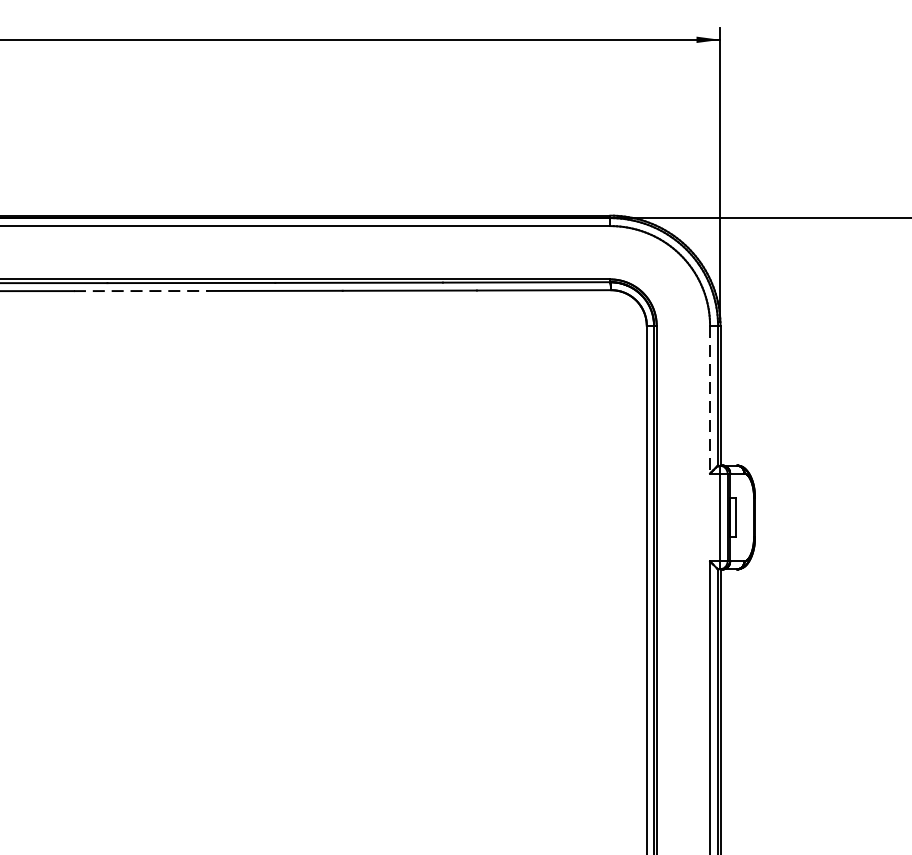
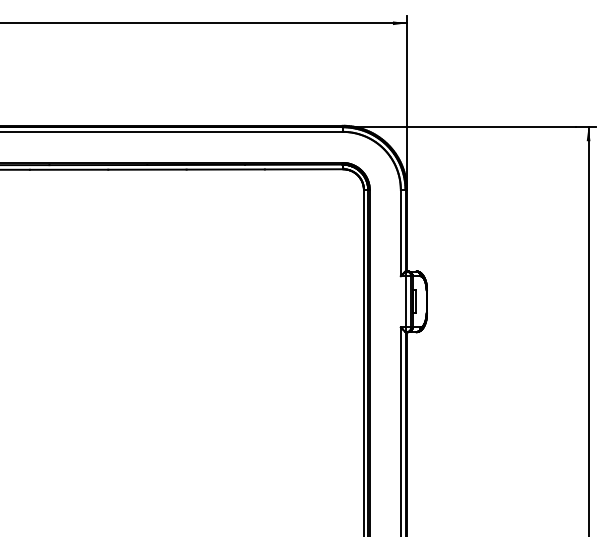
line: (141, 290) -> (69, 169), dashed -> solid
line: (709, 400) -> (400, 233), dashed -> solid

